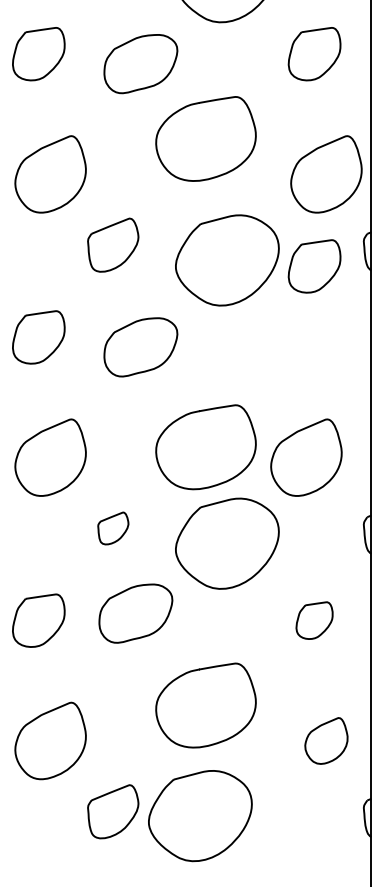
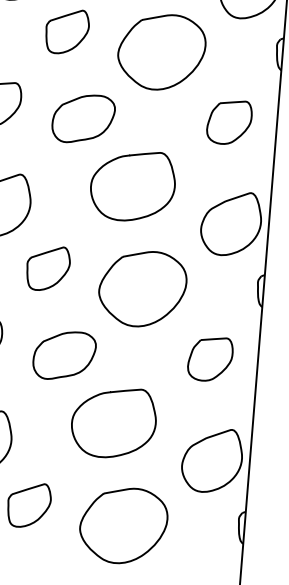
part: (314, 266) -> (229, 122), moved
curve: (199, 412) -> (129, 156), moved
part: (306, 457) -> (231, 223), moved
part: (113, 528) -> (48, 268), size x1.67
part: (135, 613) -> (64, 355), moved
part: (314, 620) -> (210, 359), size x1.43
part: (326, 740) -> (212, 460), size x1.67
part: (200, 816) -> (123, 526), moved

